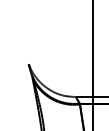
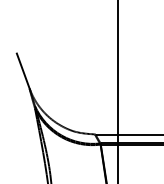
line: (23, 50) -> (22, 70), added

